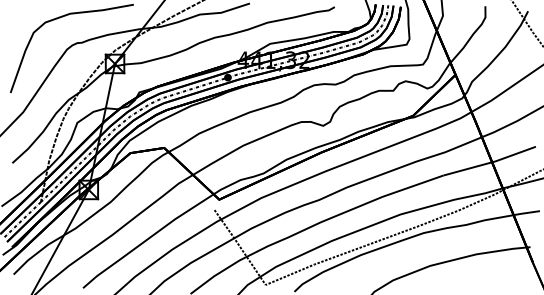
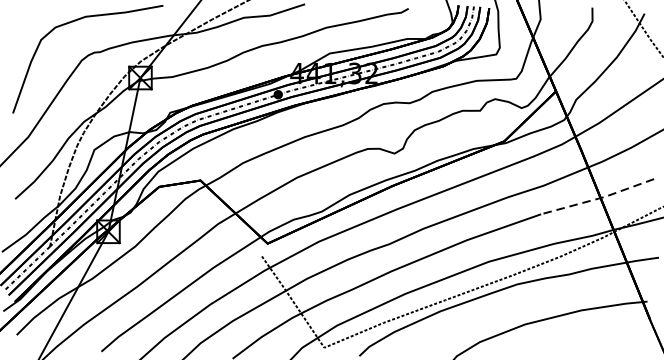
line: (489, 162) -> (597, 198), solid -> dashed

